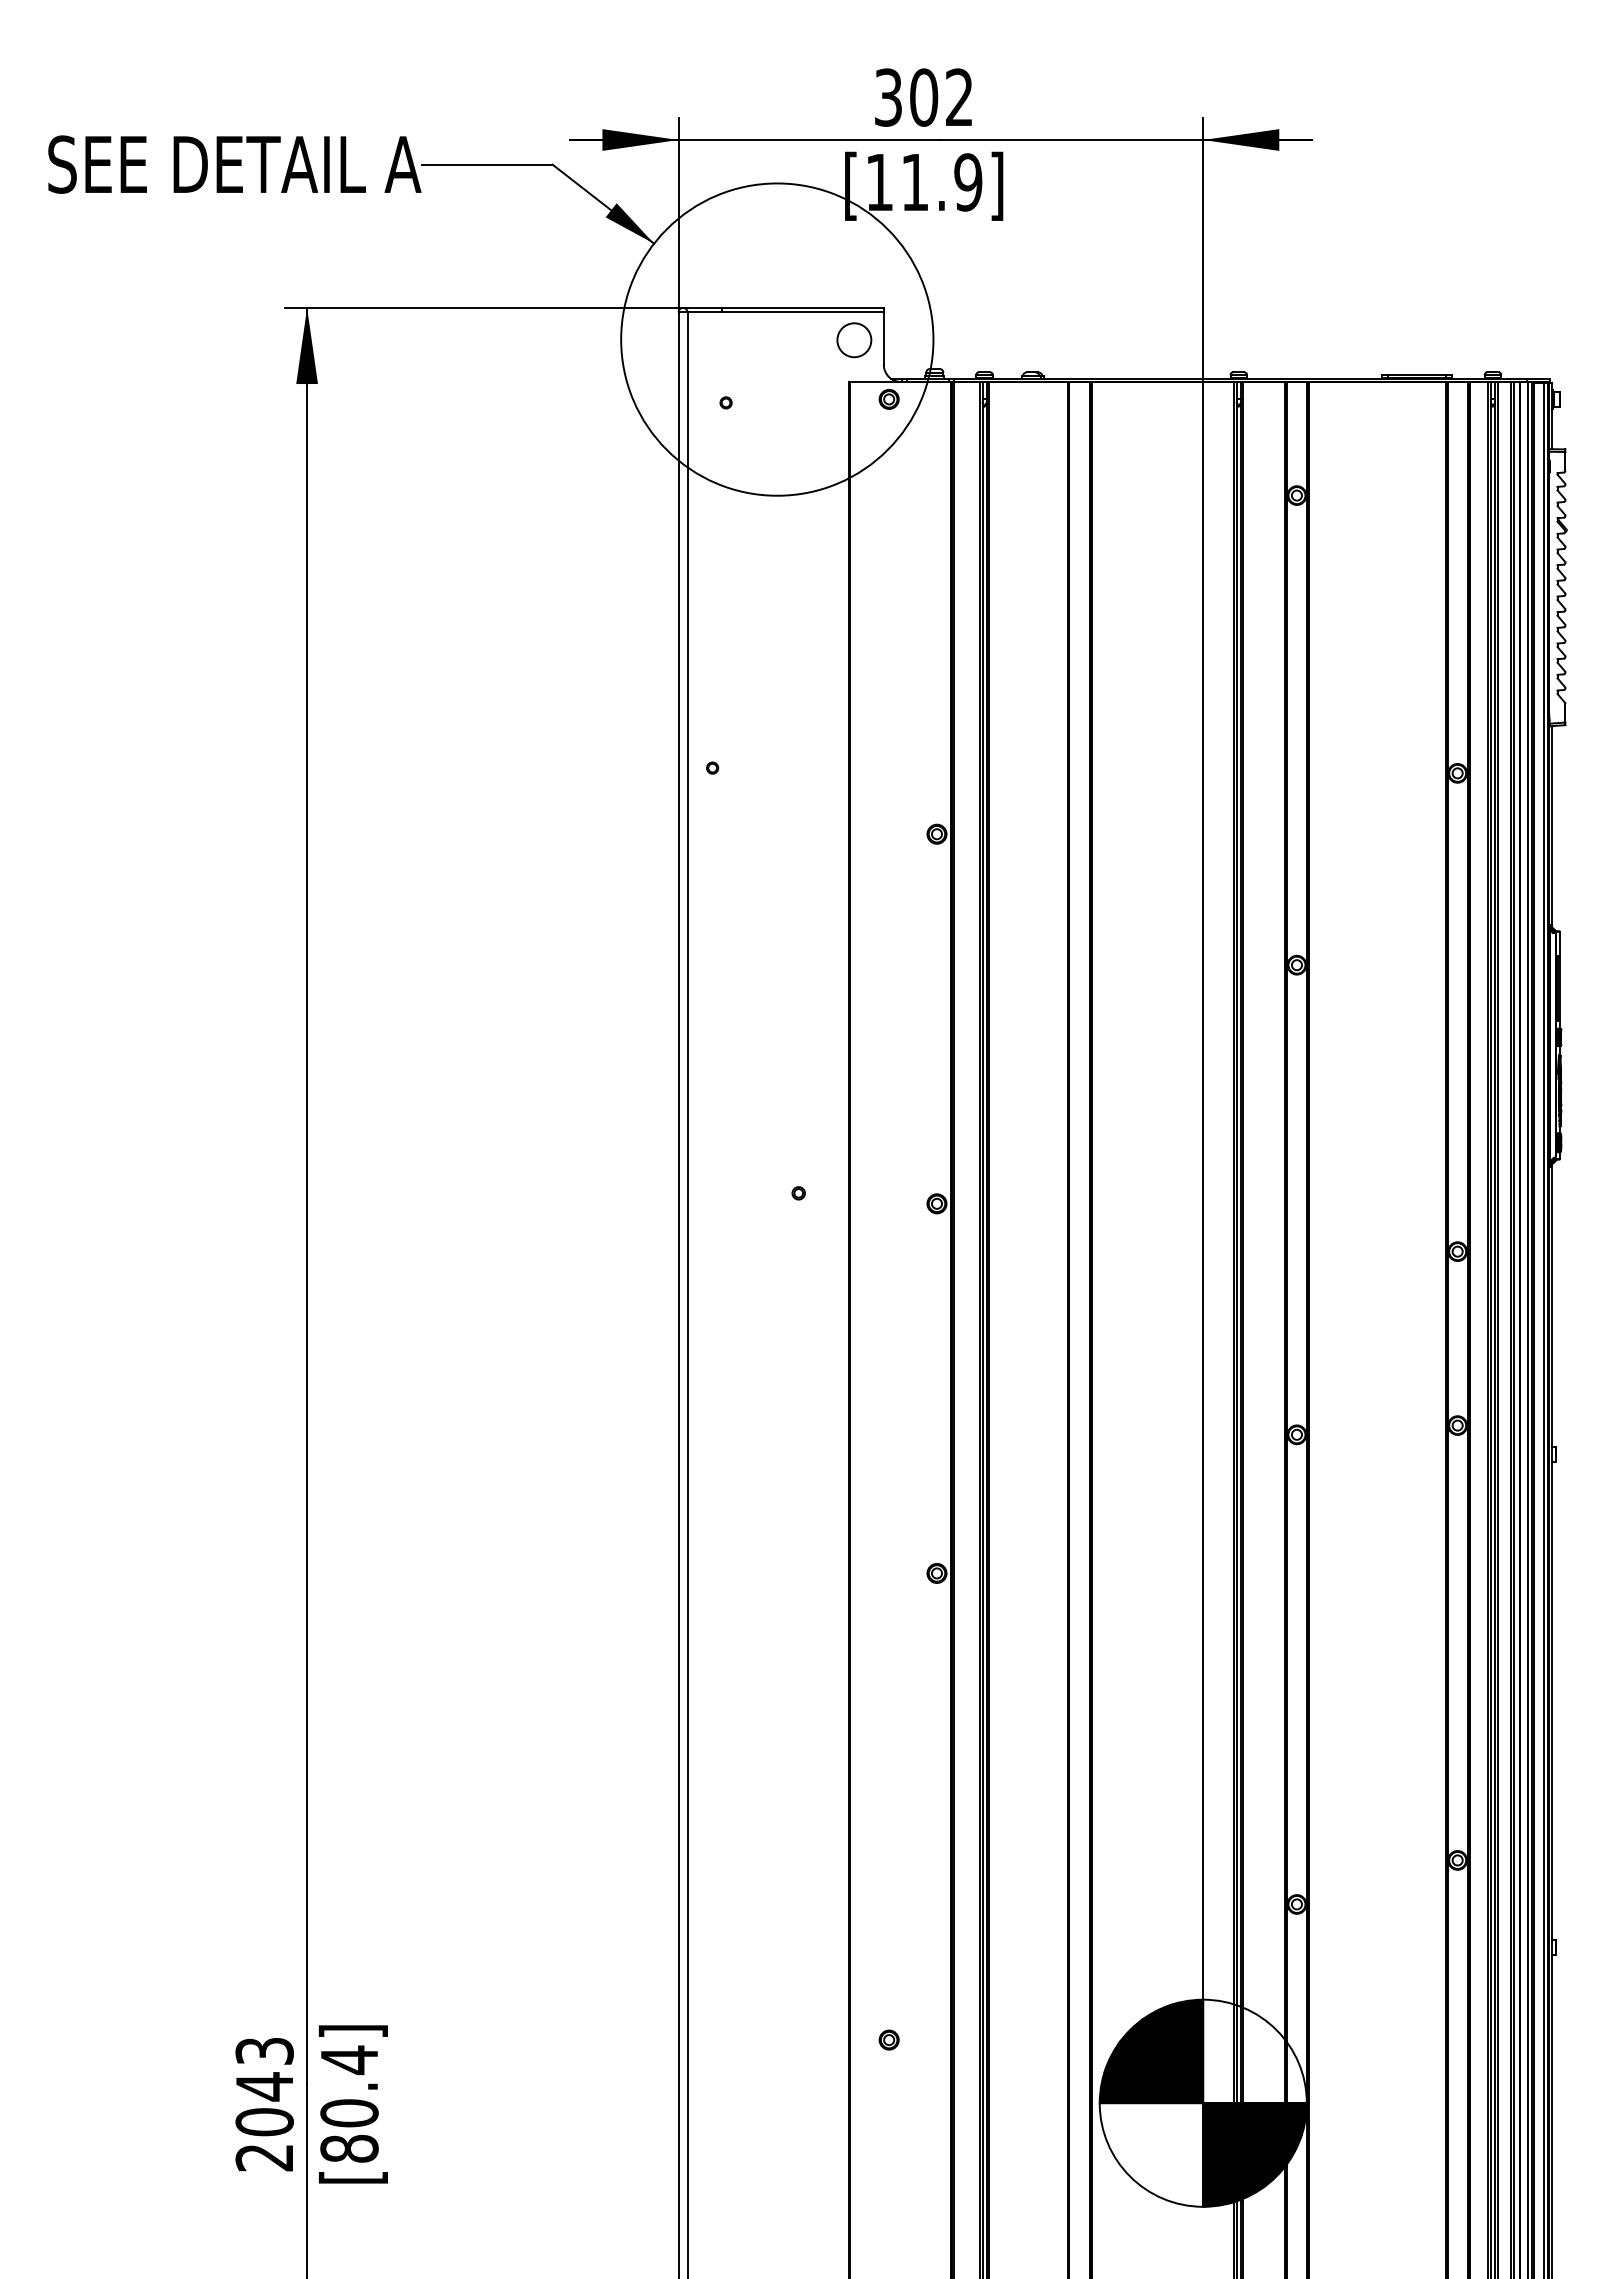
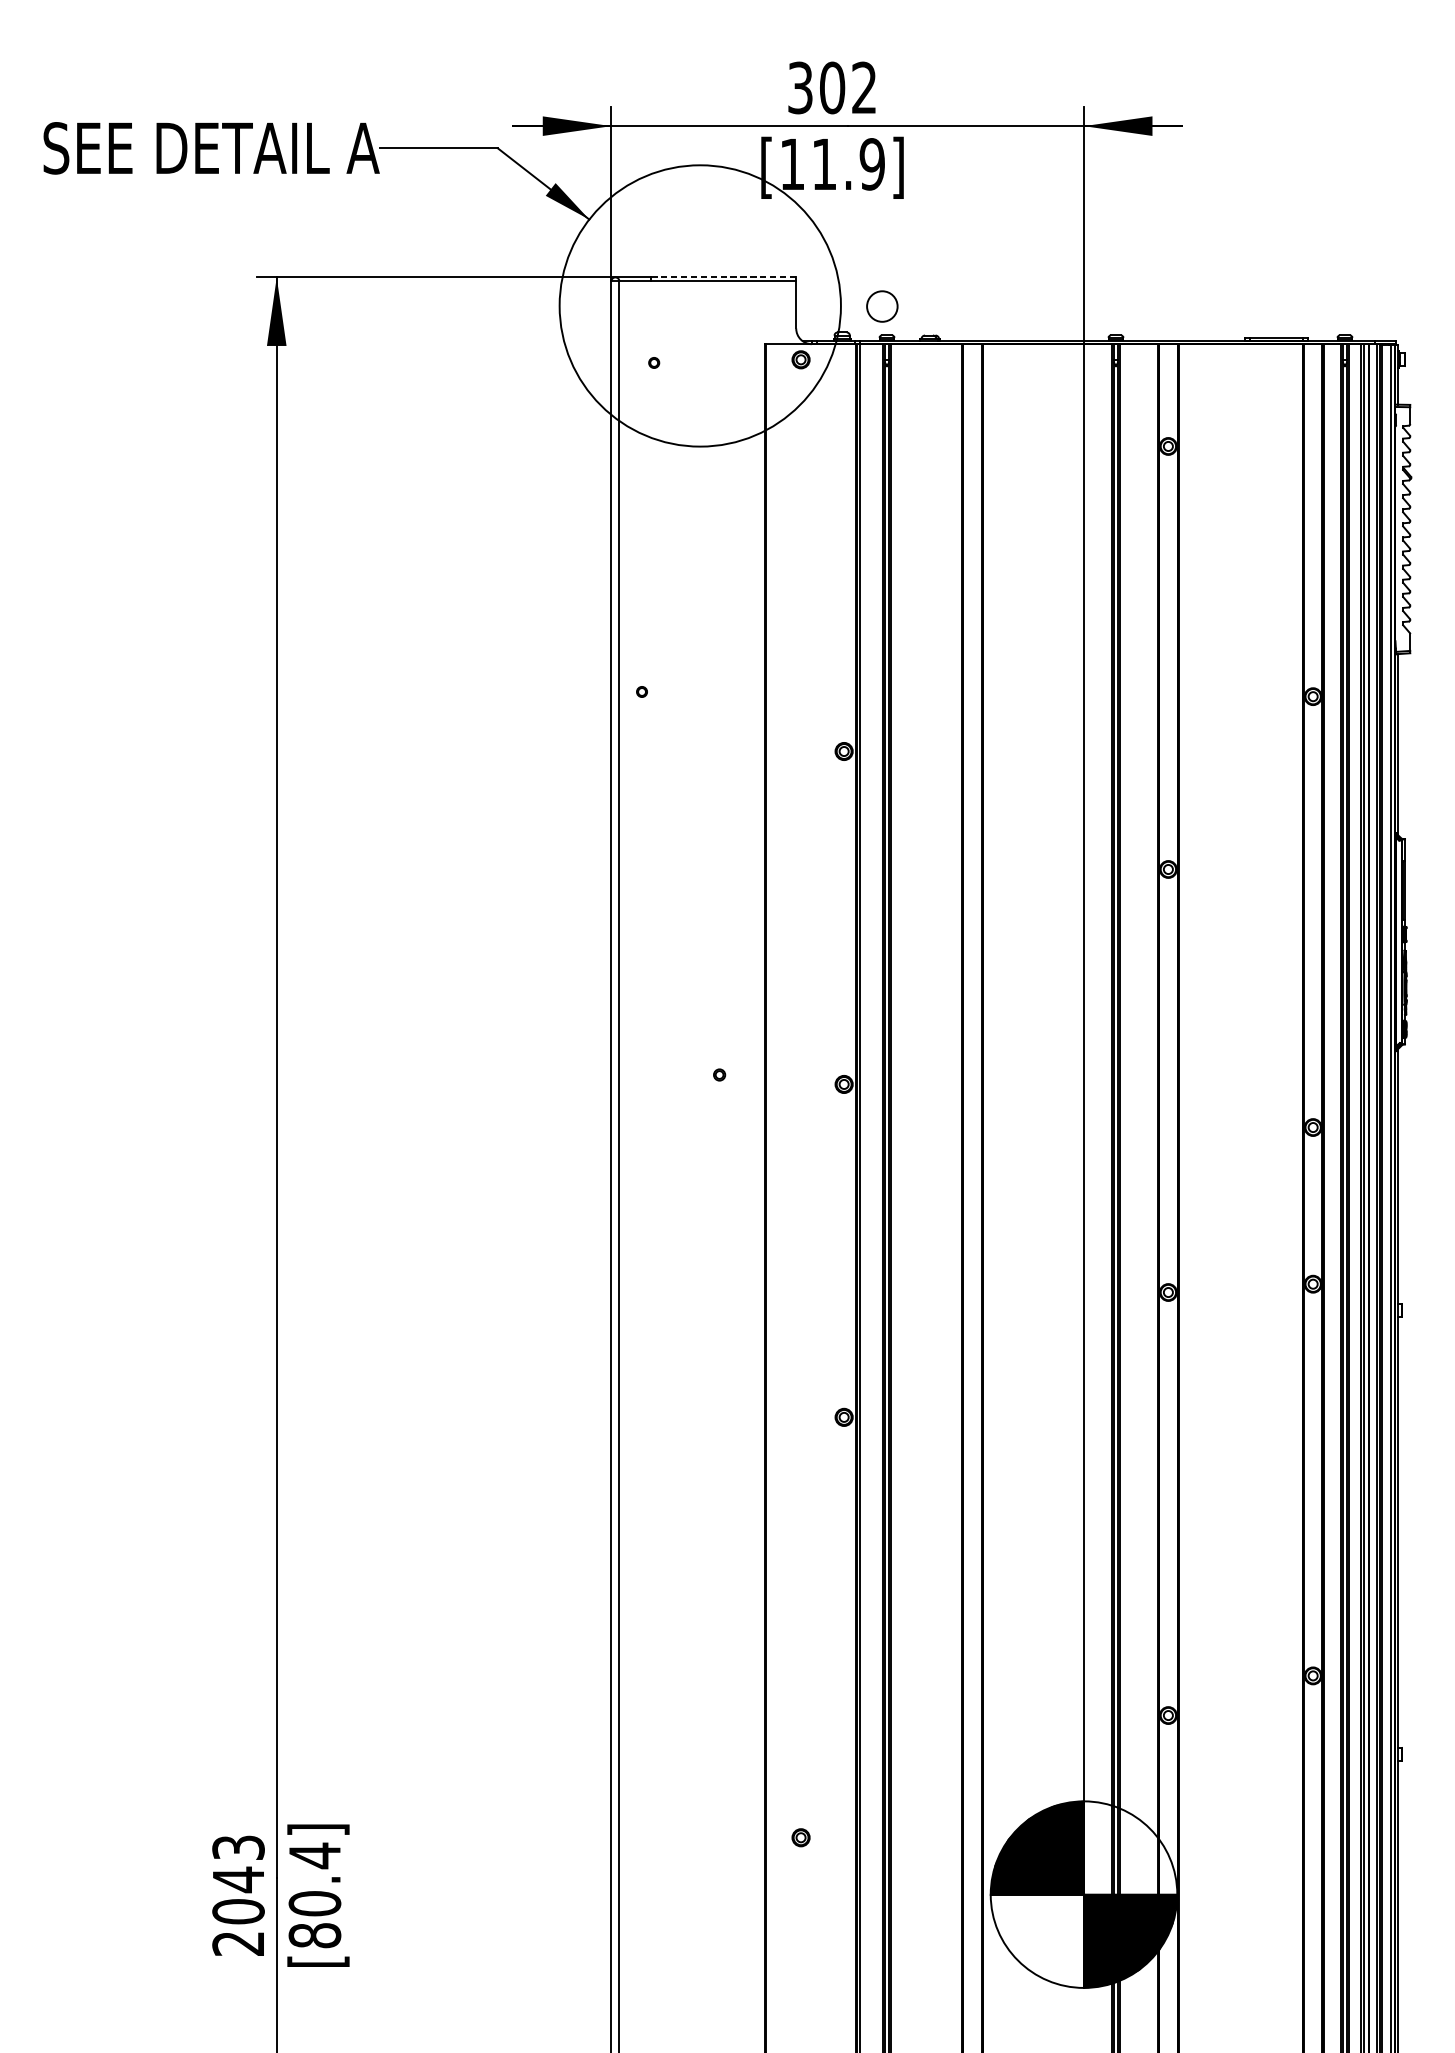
line: (803, 307) -> (723, 277), solid -> dashed
circle: (854, 340) -> (882, 306), moved

